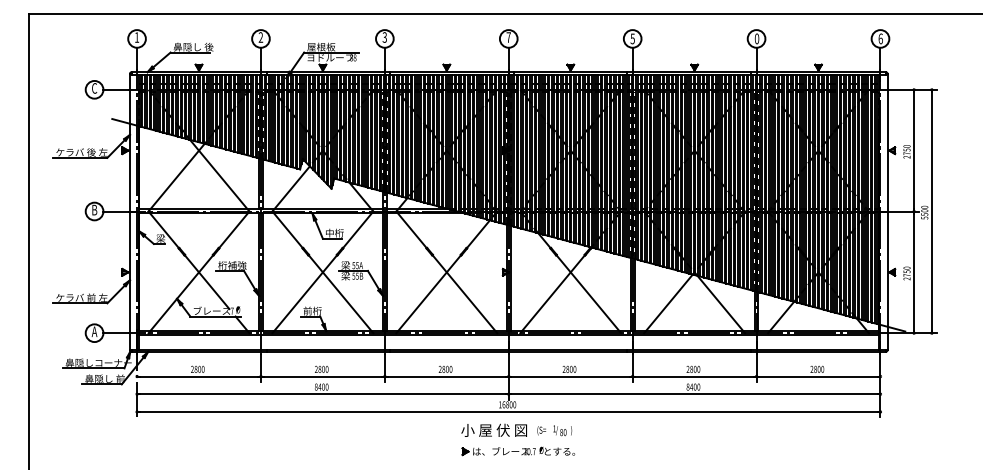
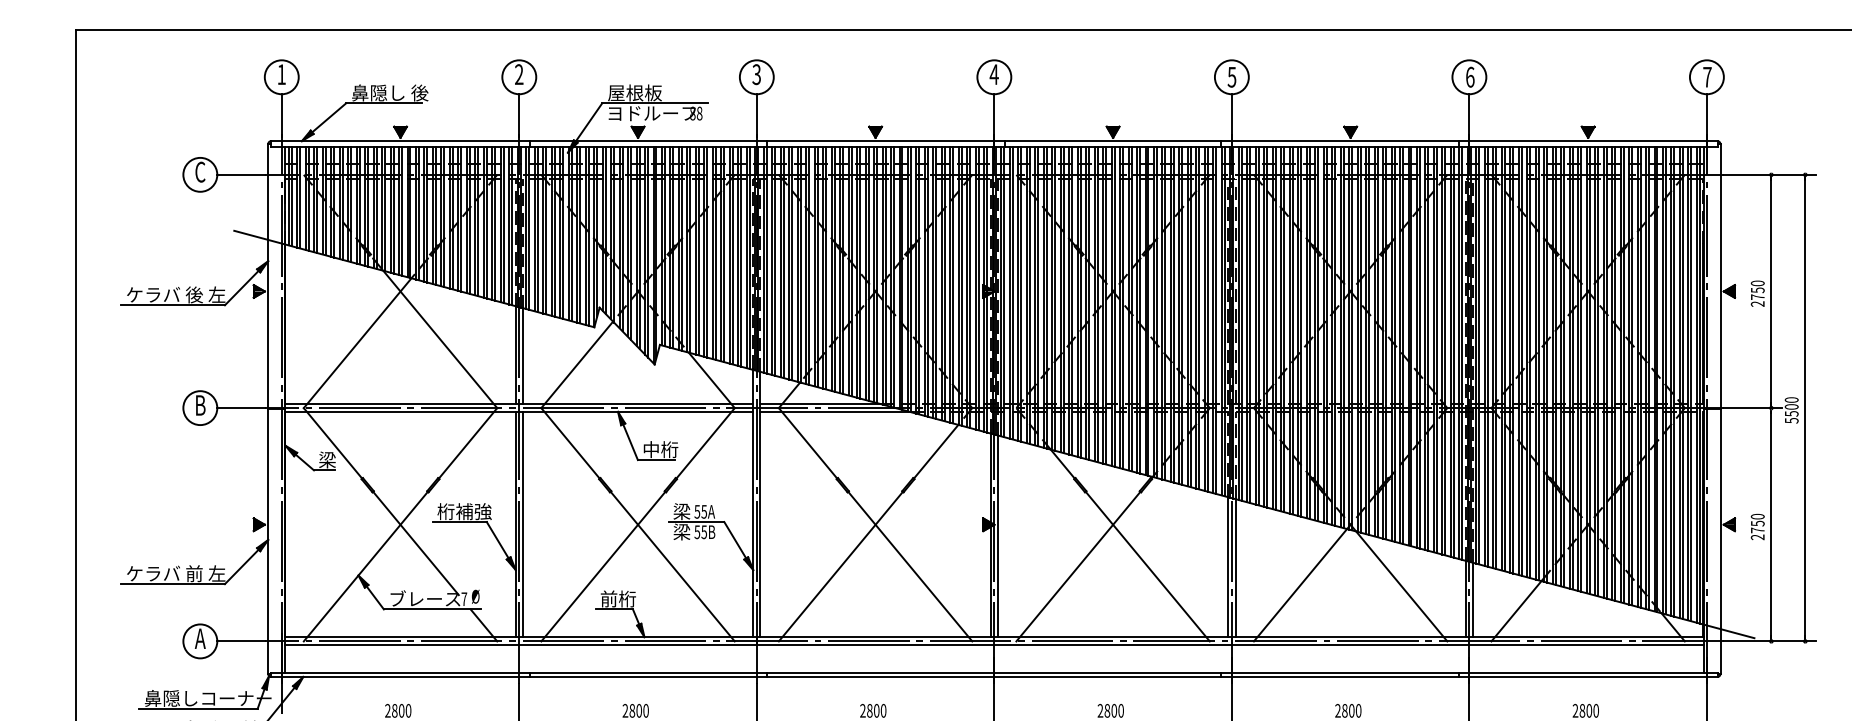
text: (508, 37) -> (993, 74), 7 -> 4
text: (757, 38) -> (1471, 76), 0 -> 6
text: (880, 38) -> (1706, 76), 6 -> 7

